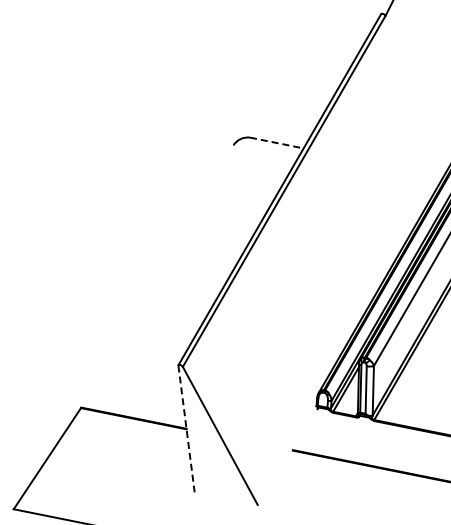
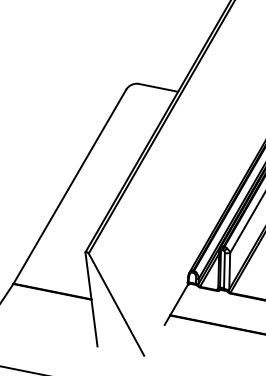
line: (277, 143) -> (158, 88), dashed -> solid
line: (157, 276) -> (69, 186), added
line: (186, 428) -> (91, 299), dashed -> solid
line: (301, 435) -> (176, 304), added

